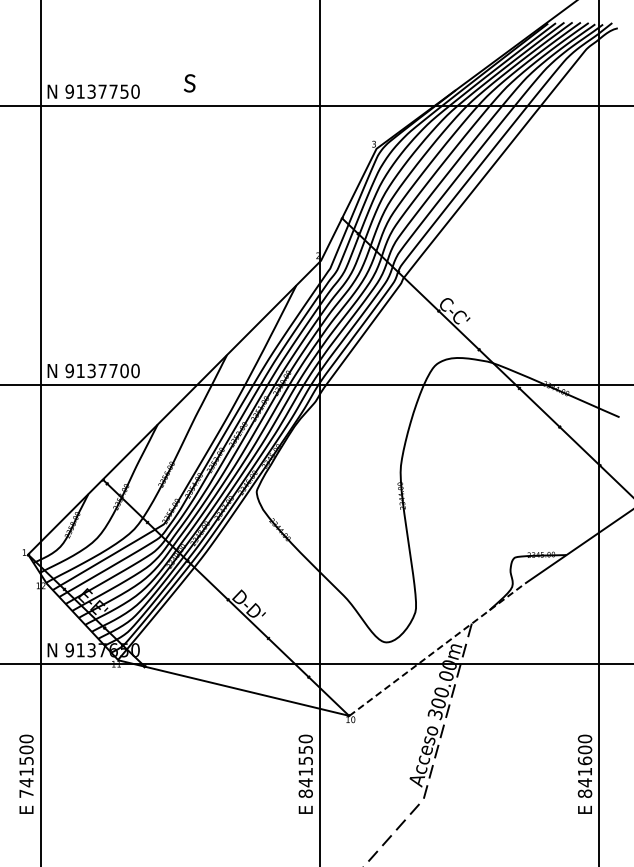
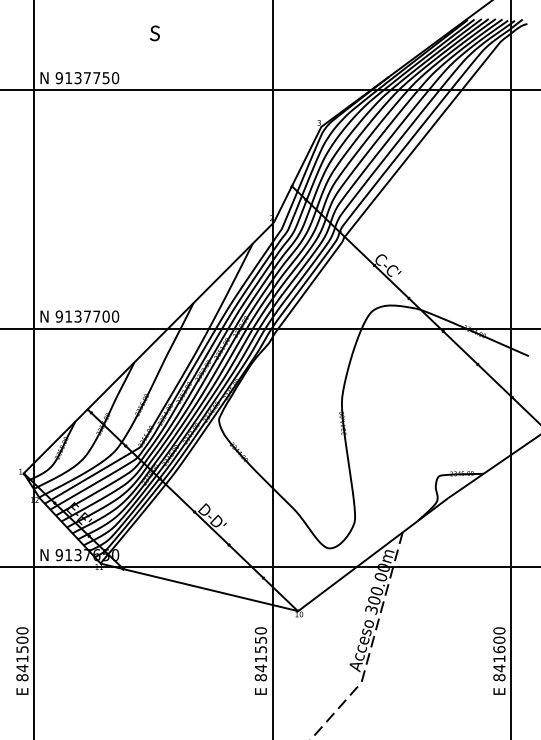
text: (189, 83) -> (154, 33), moved
line: (437, 649) -> (373, 554), dashed -> solid
text: (26, 793) -> (22, 677), 741500 -> 841500

